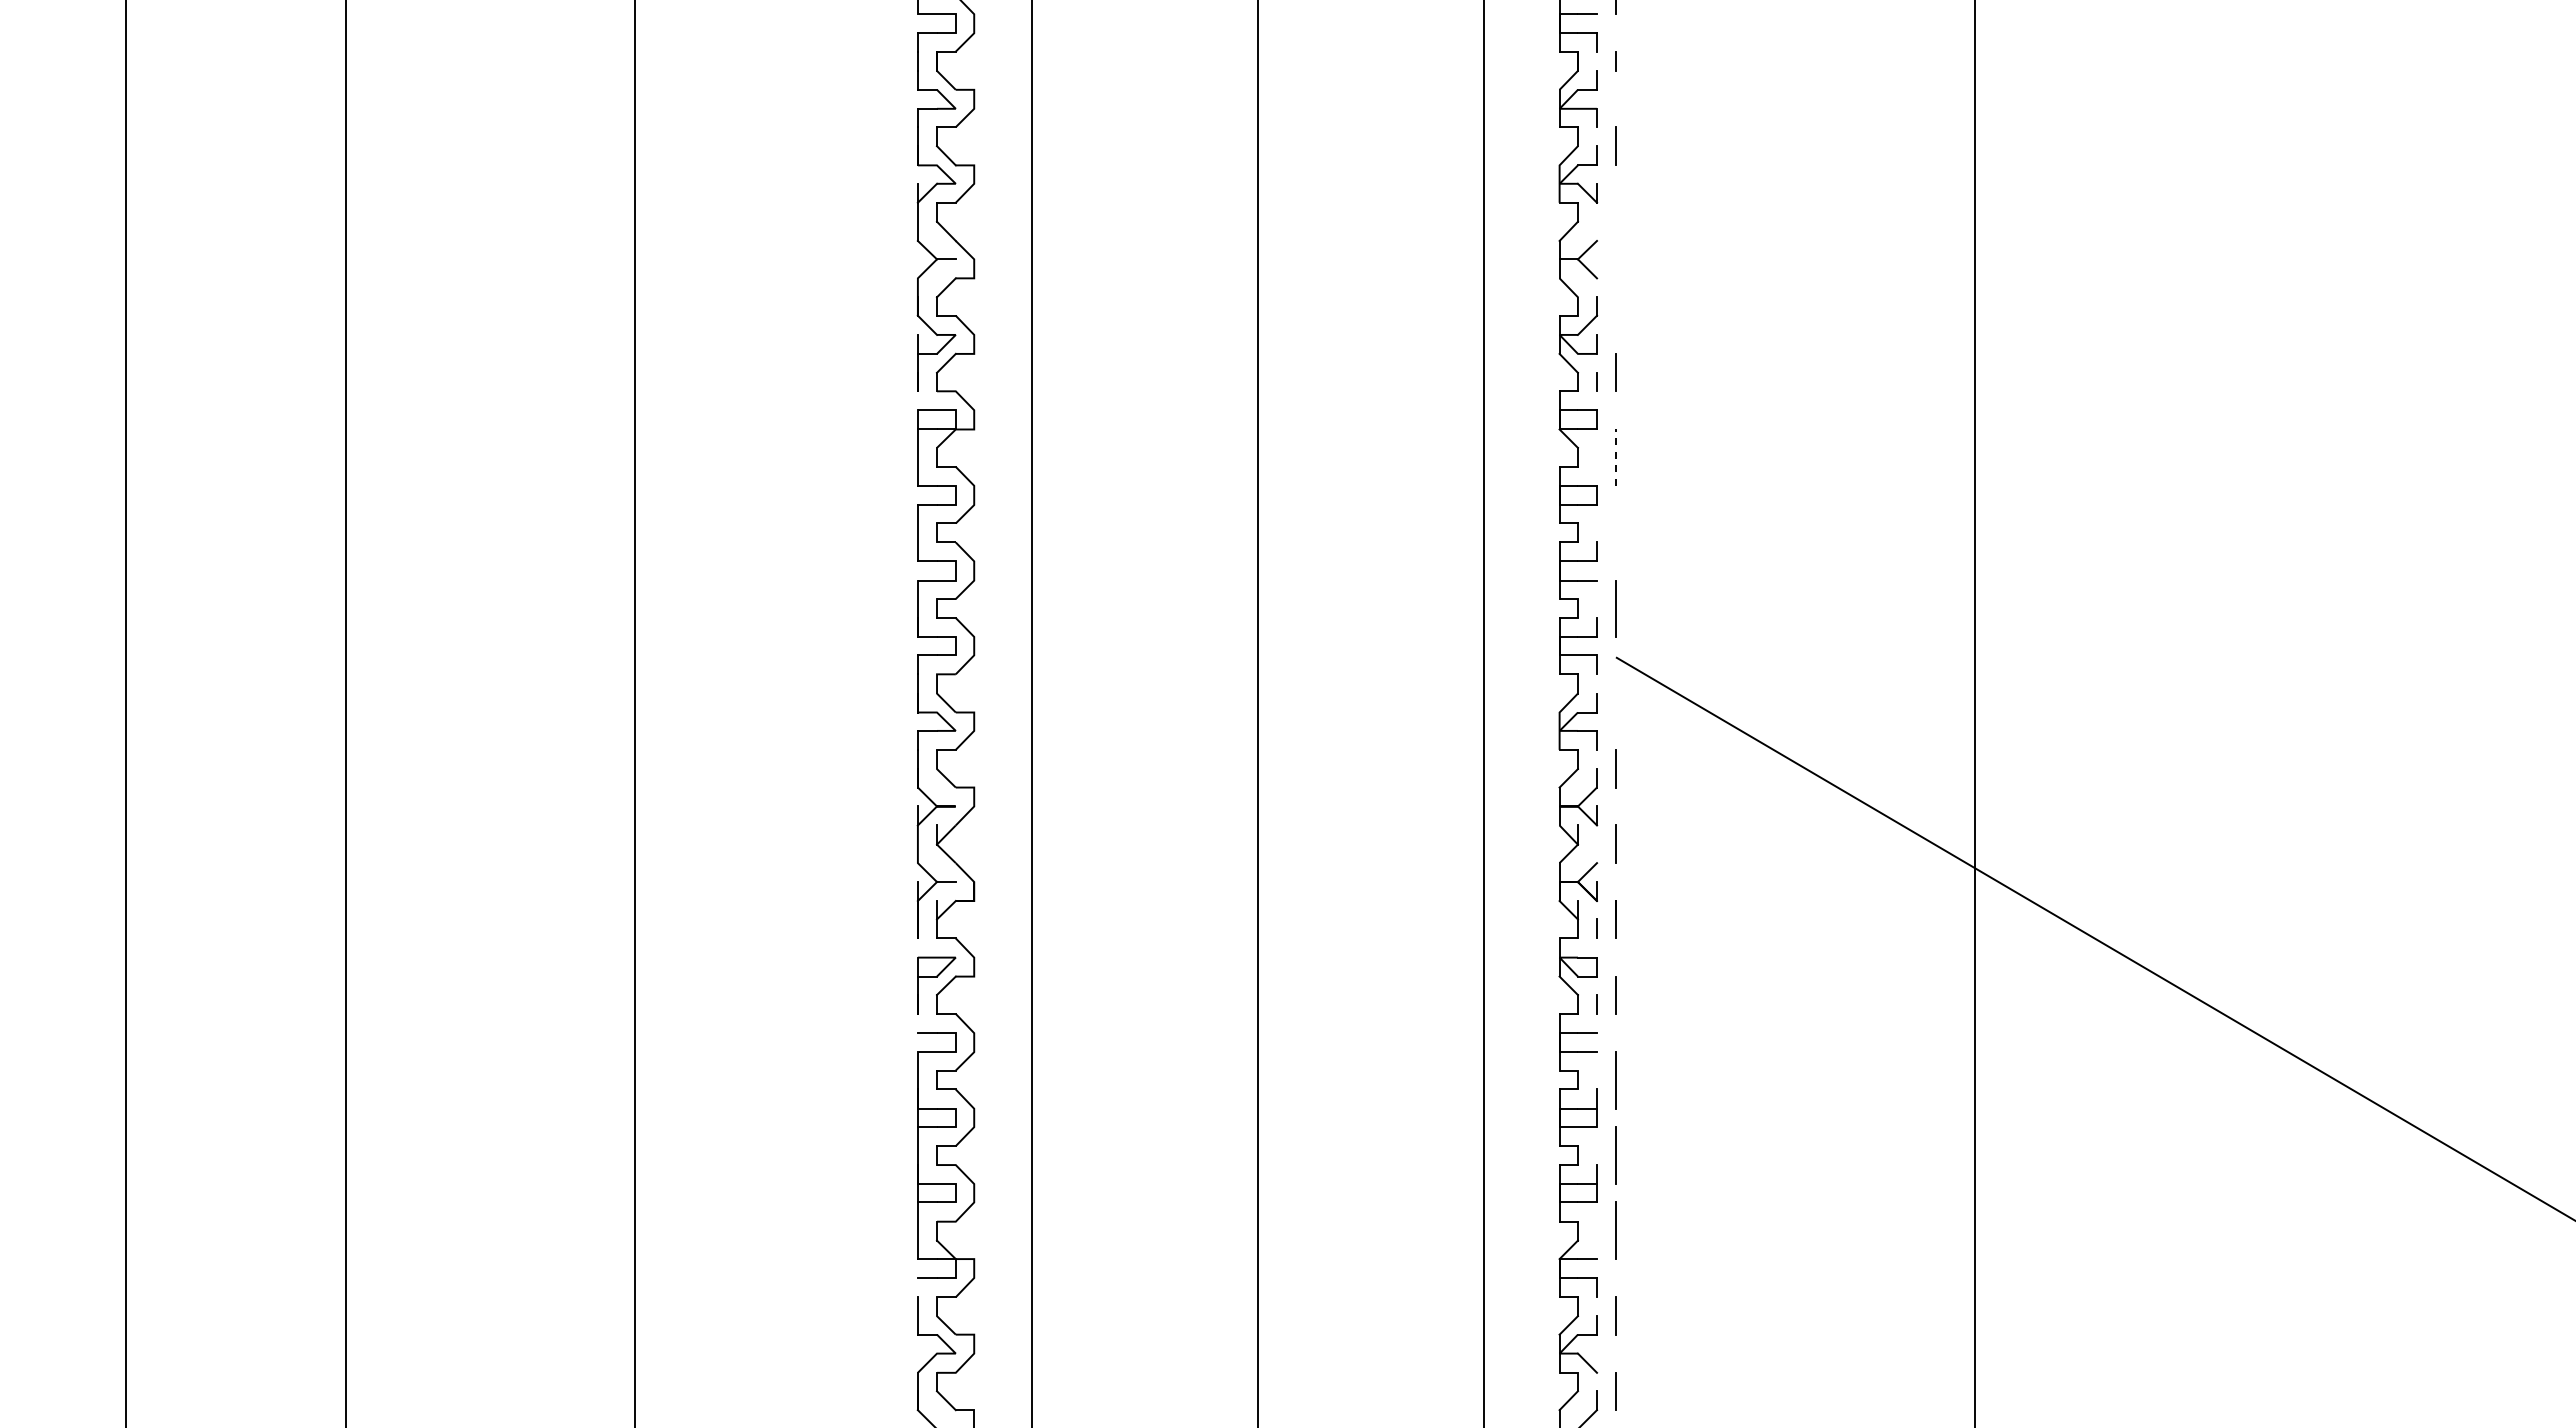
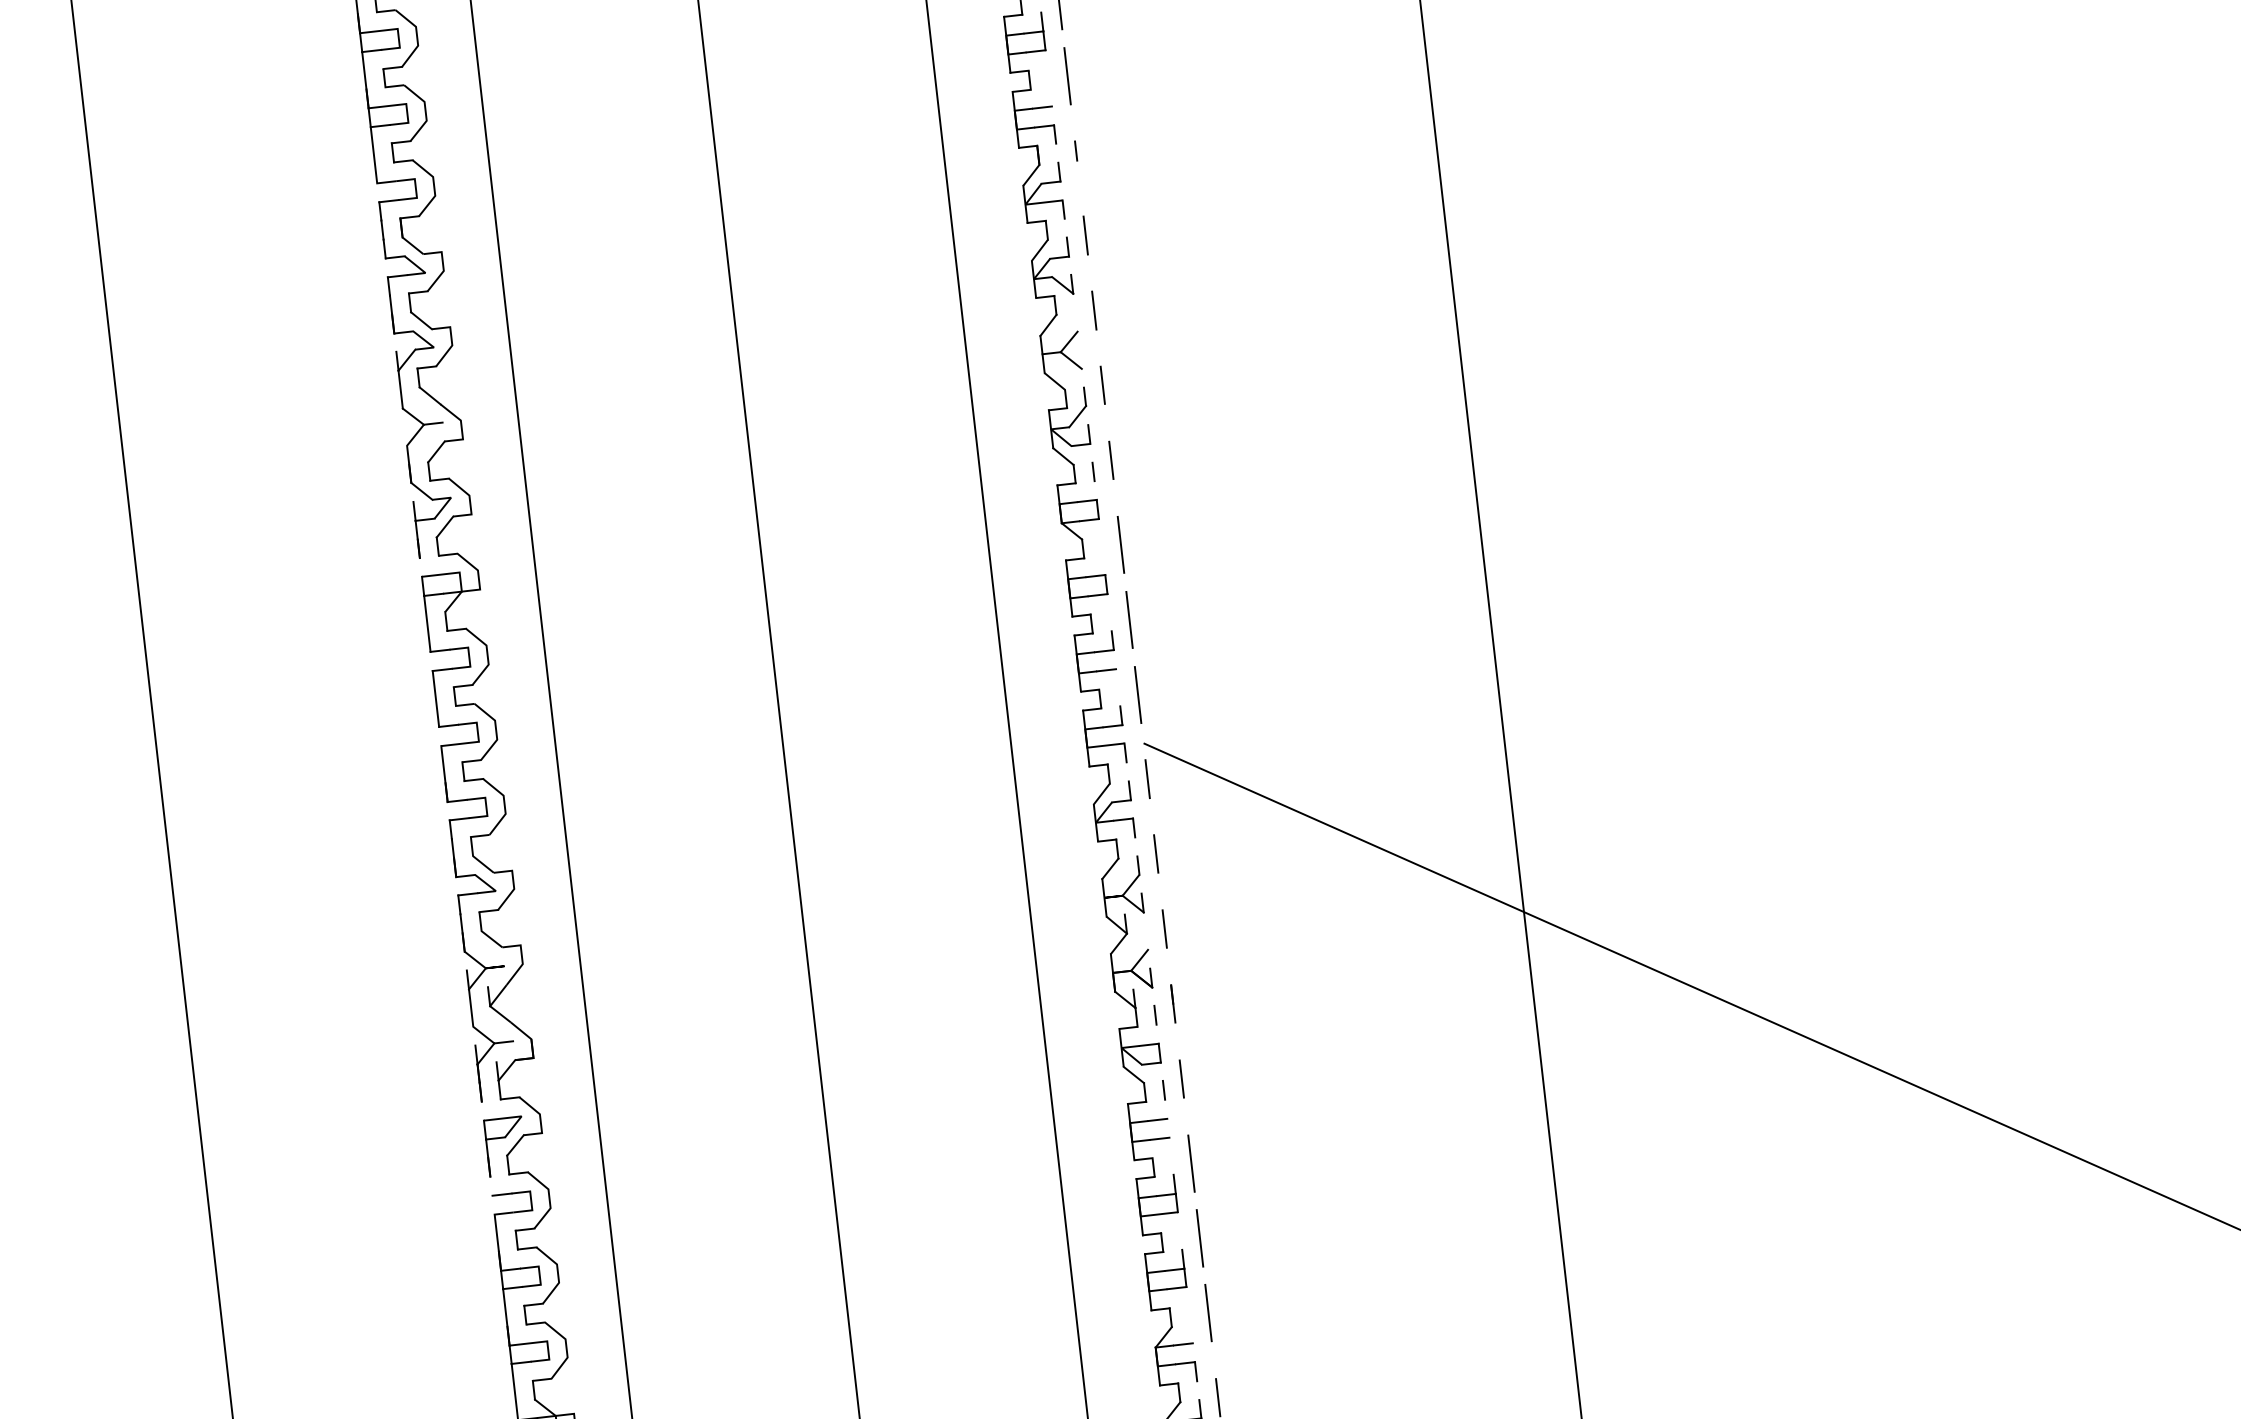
line: (1616, 221) -> (1094, 310), added
line: (1616, 296) -> (1103, 384), added
line: (1616, 457) -> (1121, 544), dashed -> solid
line: (1615, 532) -> (1128, 619), added
line: (1616, 693) -> (1148, 779), added

